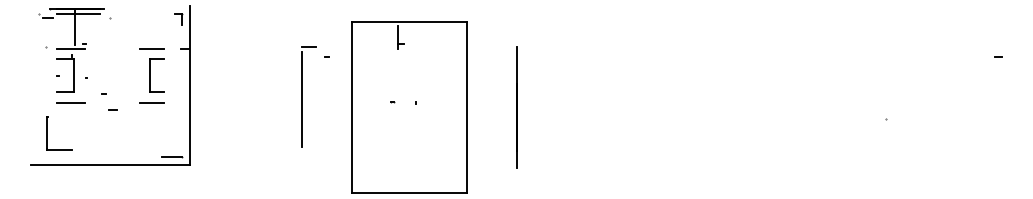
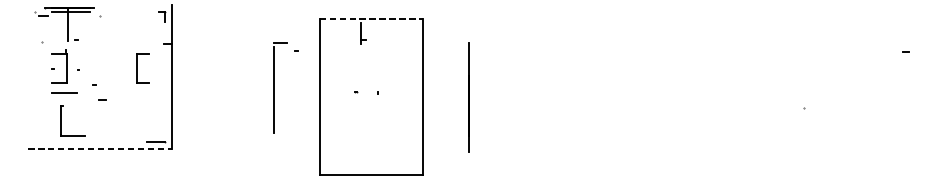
line: (410, 21) -> (372, 19), solid -> dashed
line: (70, 48) -> (64, 43), removed
line: (151, 48) -> (137, 43), removed
line: (151, 103) -> (137, 93), removed
part: (47, 133) -> (62, 120), moved
line: (110, 164) -> (100, 148), solid -> dashed

